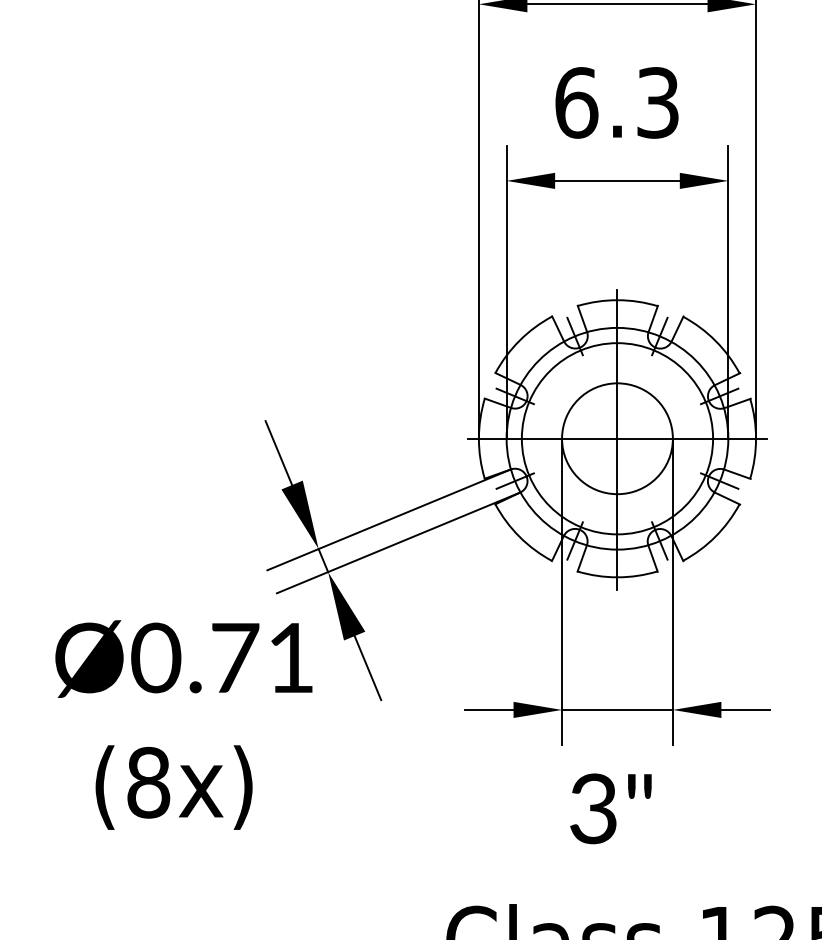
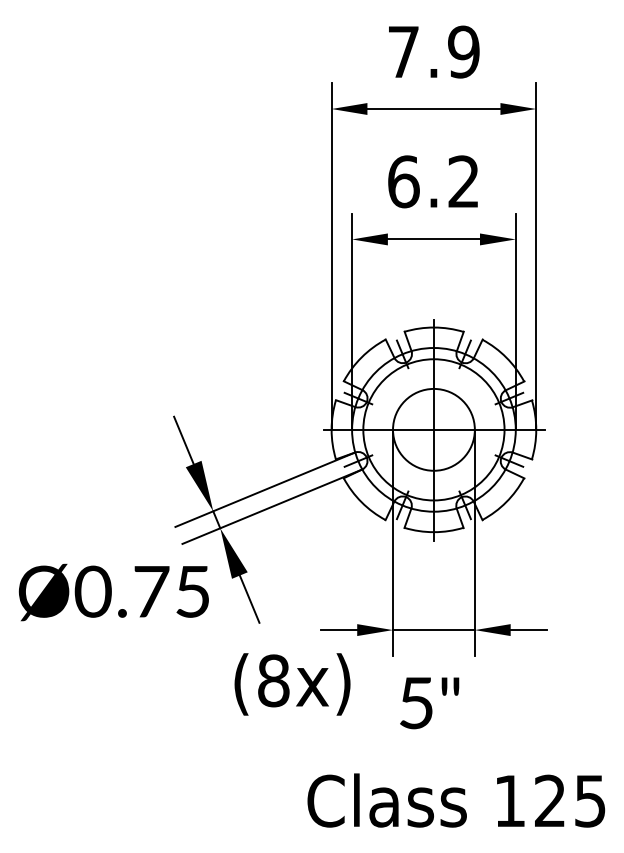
text: (657, 102) -> (463, 181), 6.3 -> 6.2
text: (290, 657) -> (192, 591), Ø0.71 -> Ø0.75
text: (174, 787) -> (292, 684), moved
text: (593, 809) -> (416, 703), 3" -> 5"

